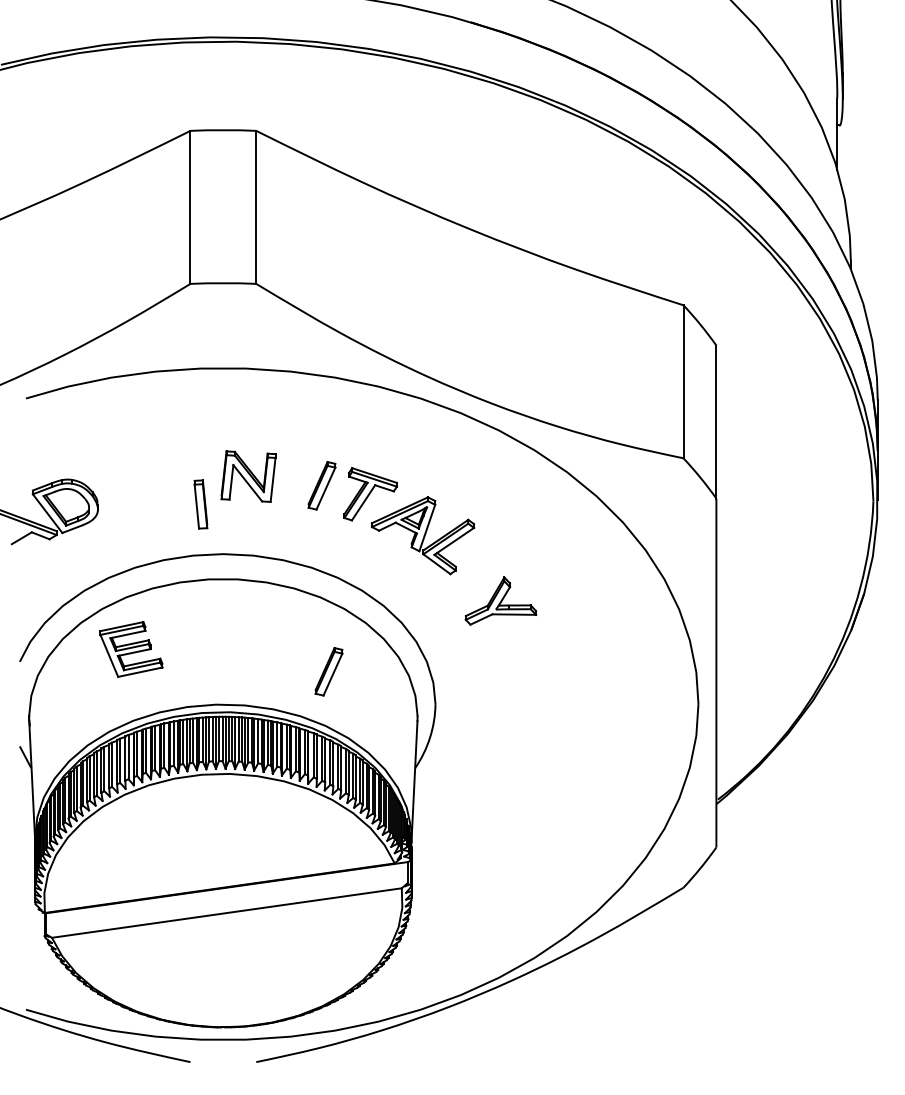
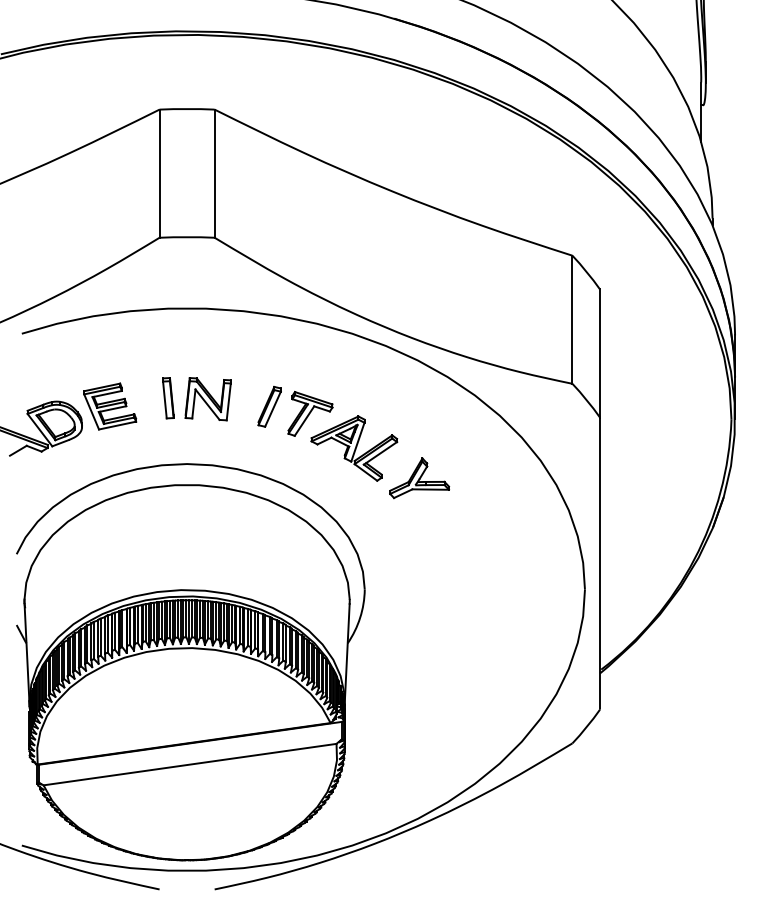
part: (200, 504) -> (167, 398), moved
part: (500, 600) -> (419, 477), moved
part: (131, 649) -> (110, 406), moved
part: (328, 671) -> (275, 562), removed

